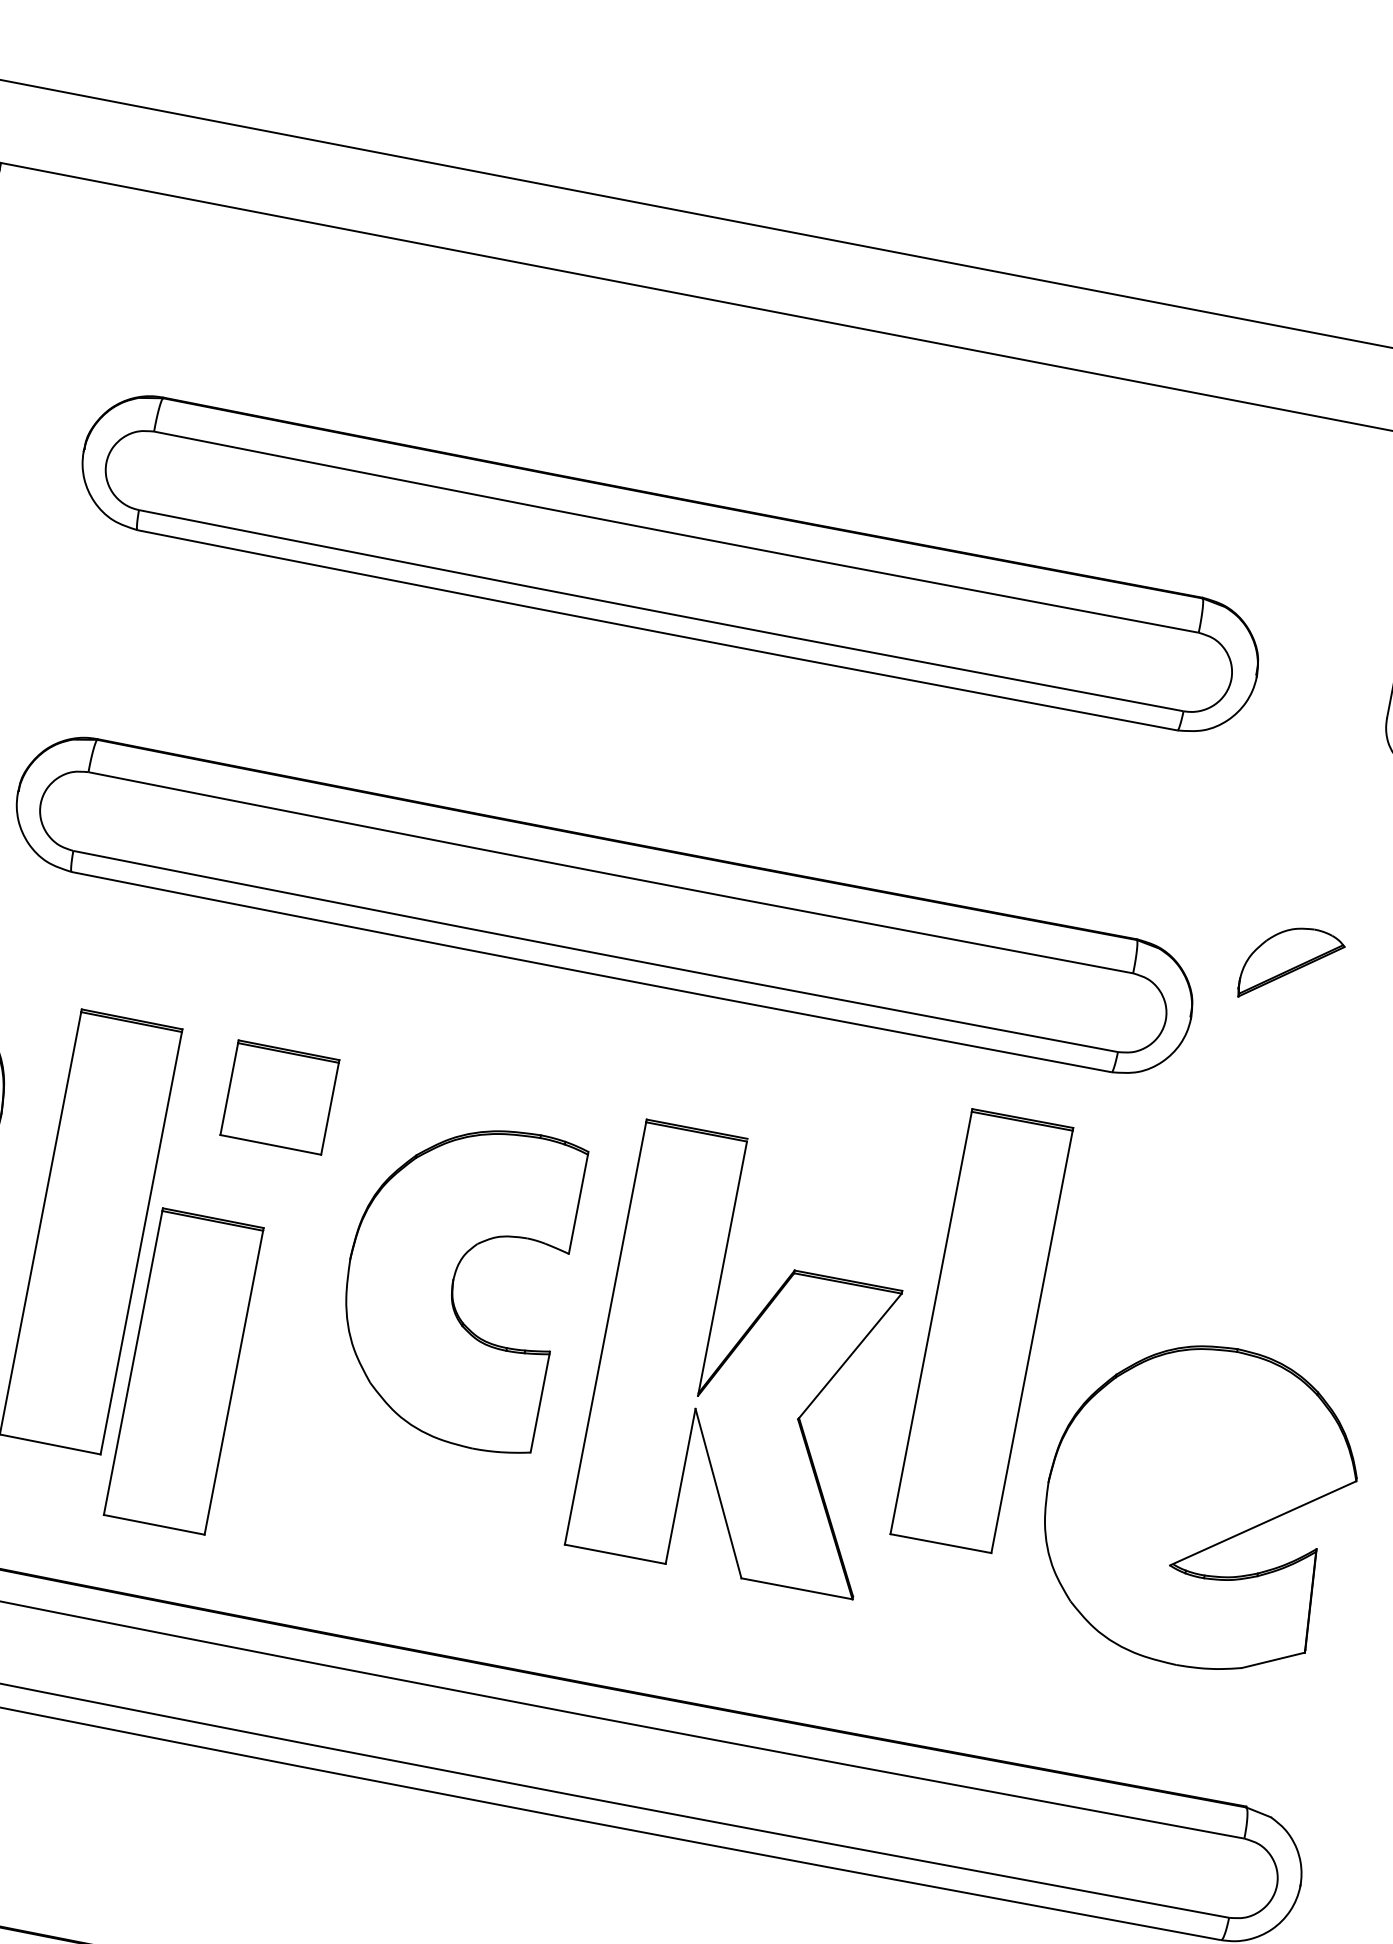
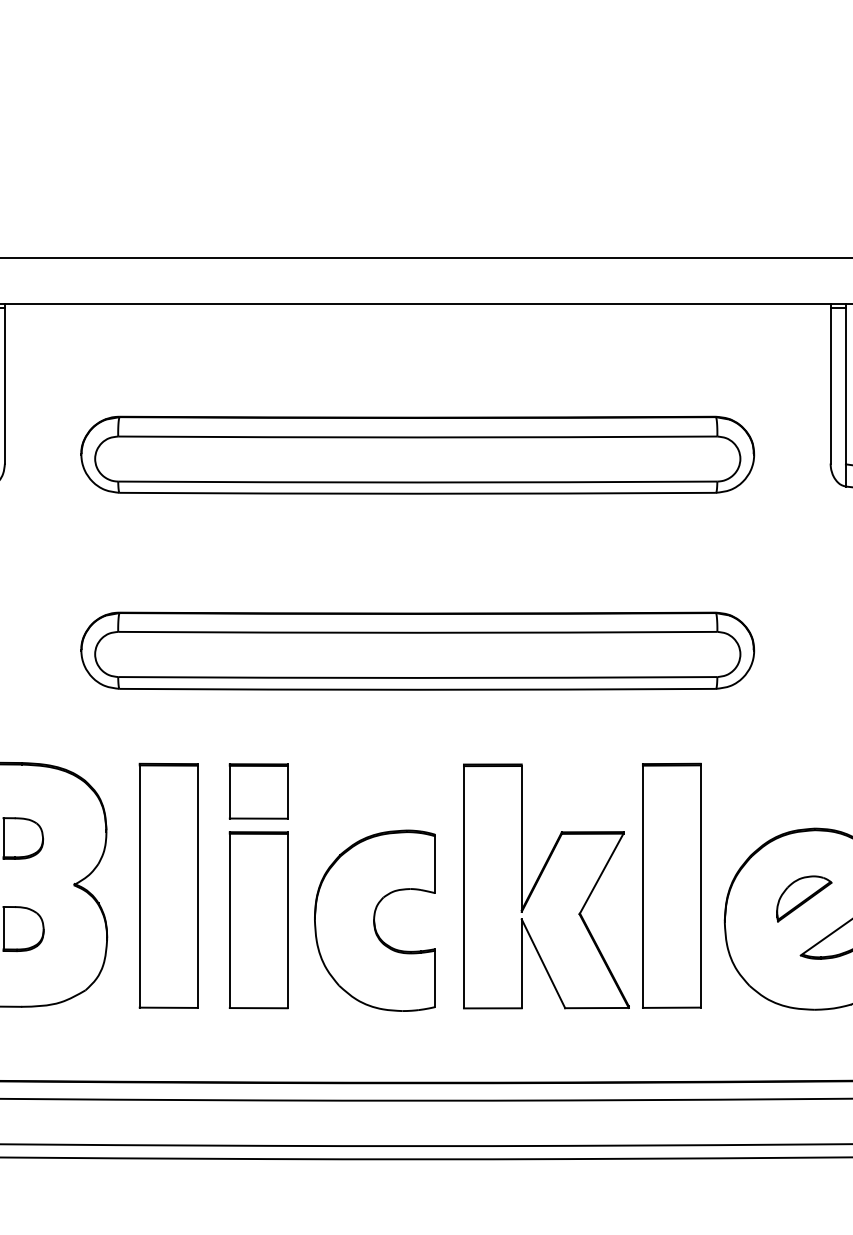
part: (1292, 965) -> (804, 898), moved
part: (453, 1281) -> (374, 920), moved
part: (981, 1330) -> (671, 885), moved
part: (183, 1371) -> (258, 920), moved

